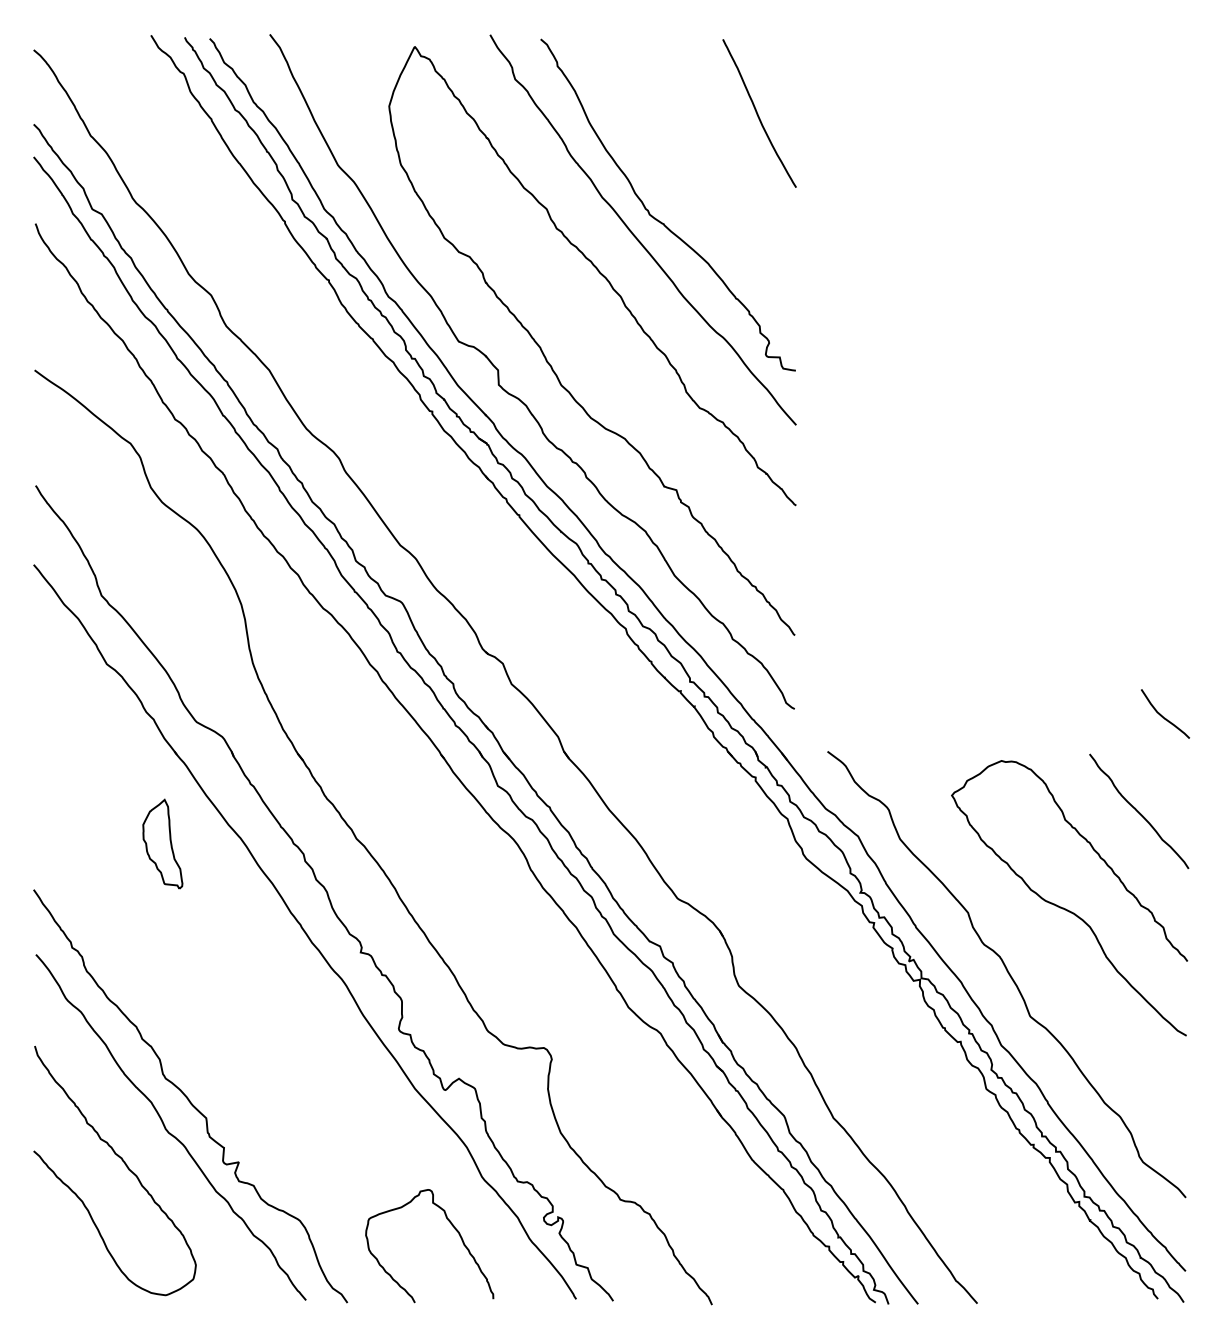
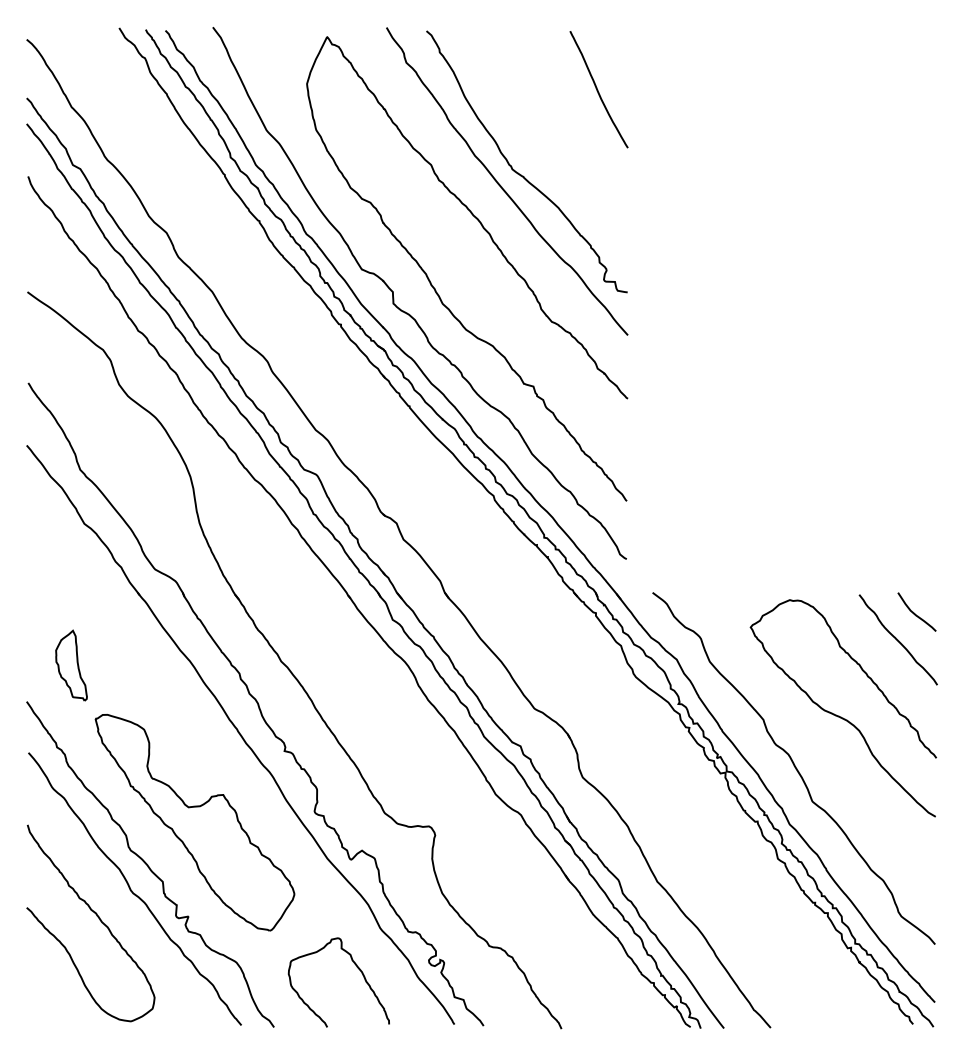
curve: (1162, 714) -> (914, 612), moved
part: (162, 843) -> (71, 665), moved
part: (246, 1043) -> (194, 822), added

